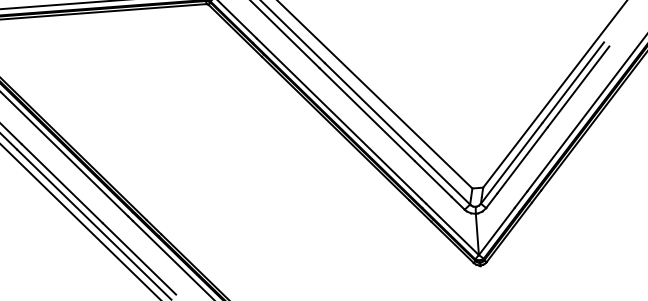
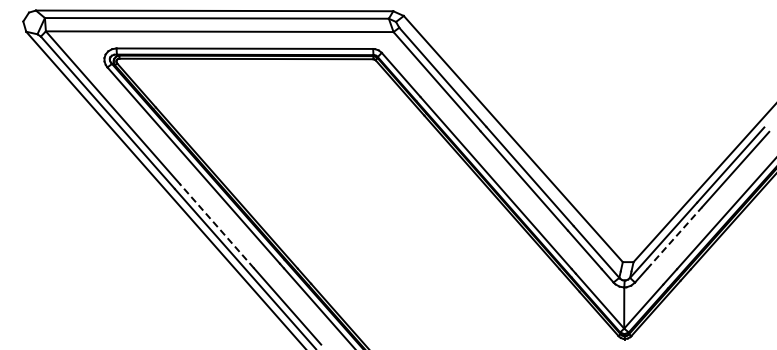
line: (522, 159) -> (674, 237), solid -> dashed
line: (61, 183) -> (216, 225), solid -> dashed

